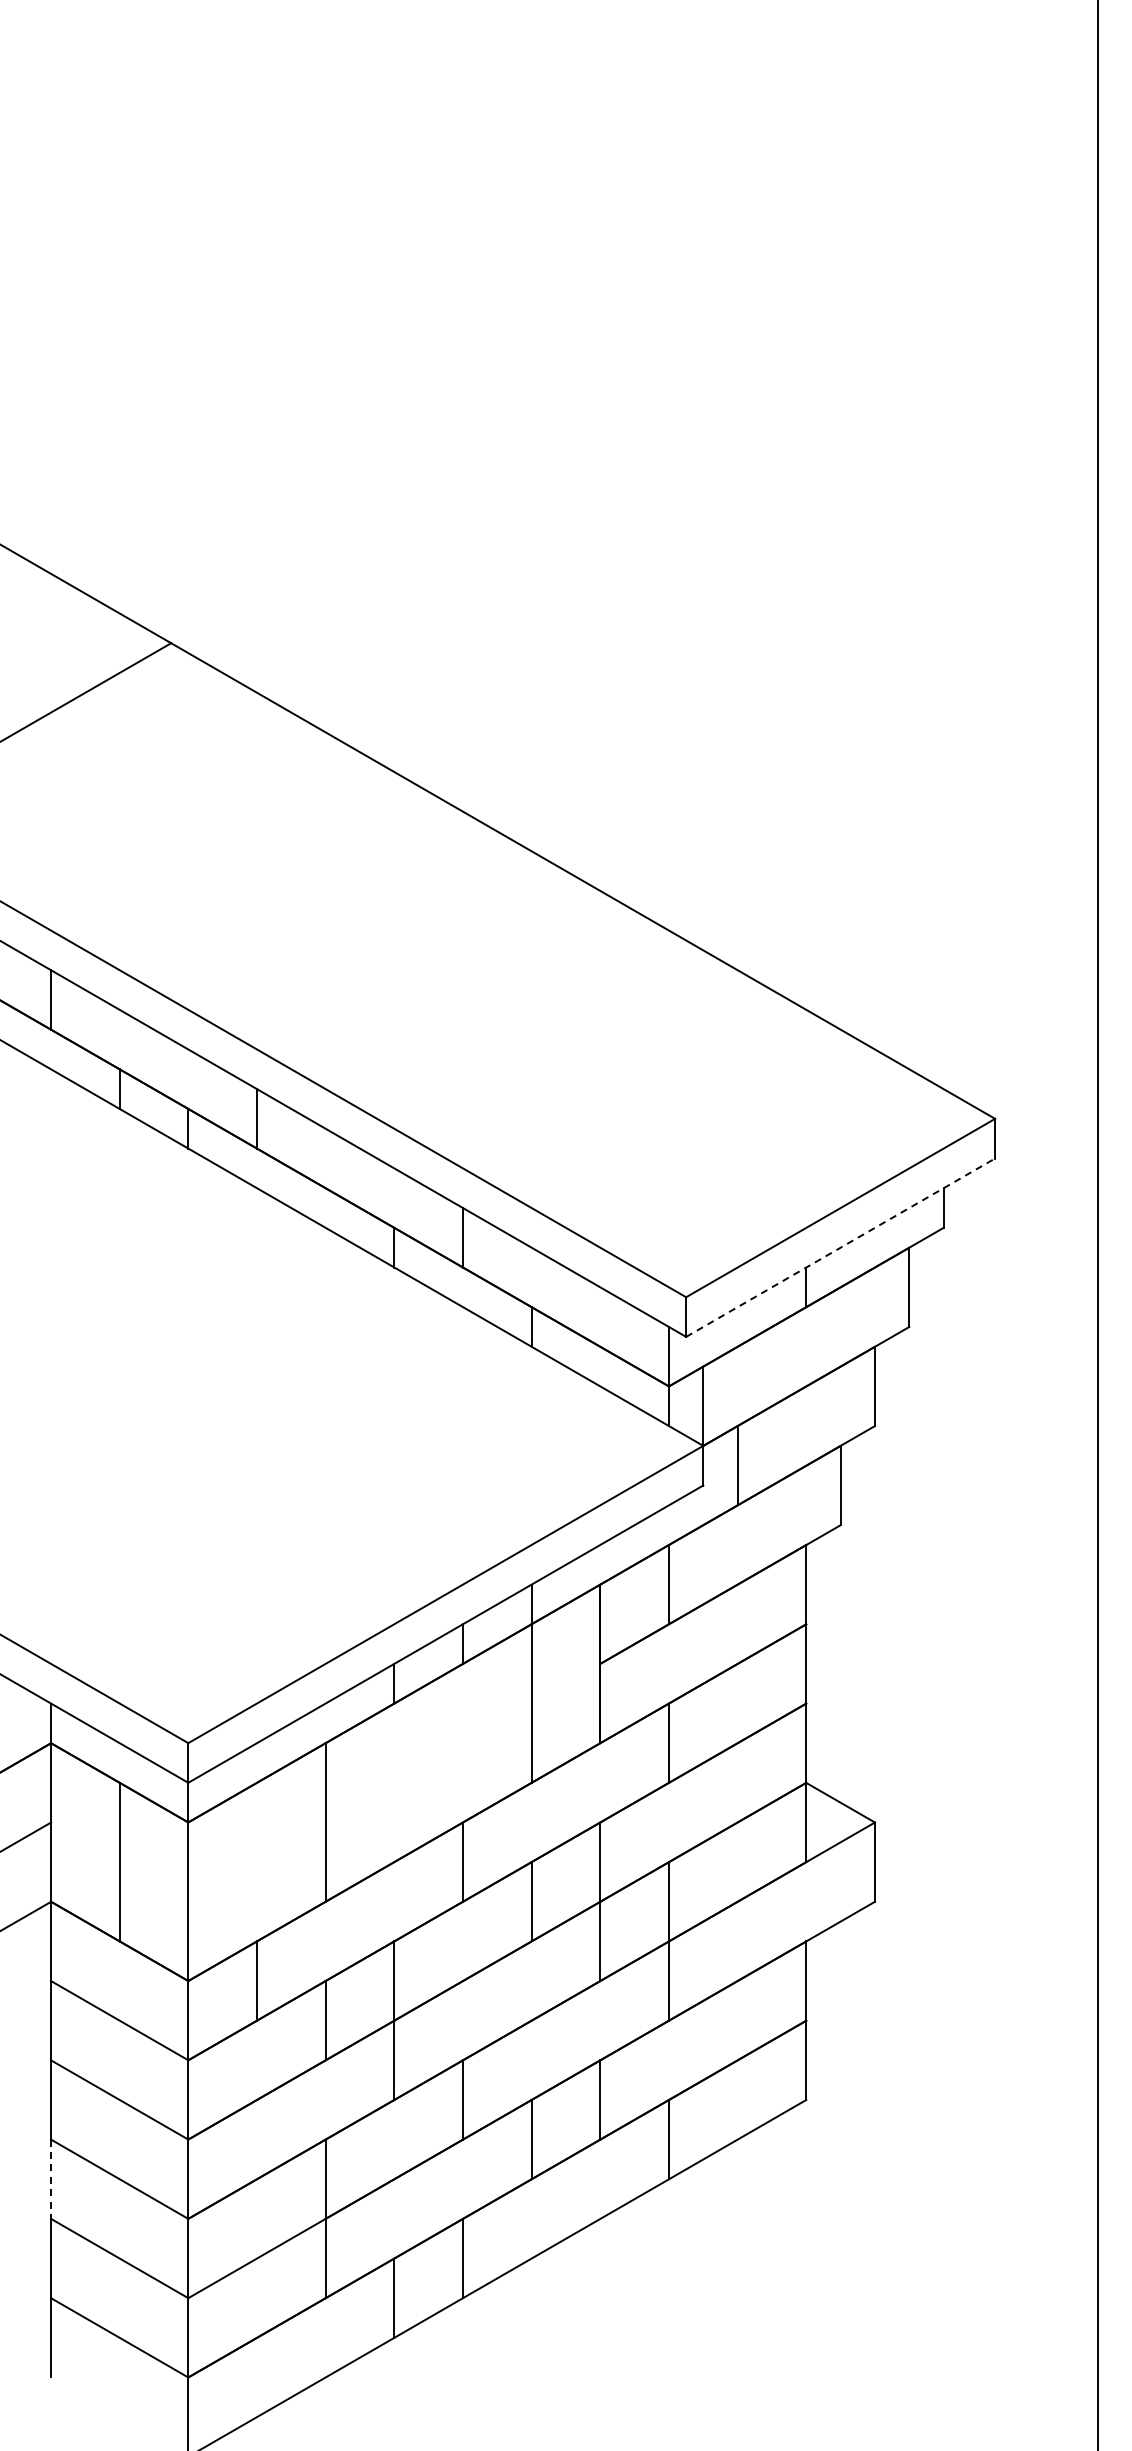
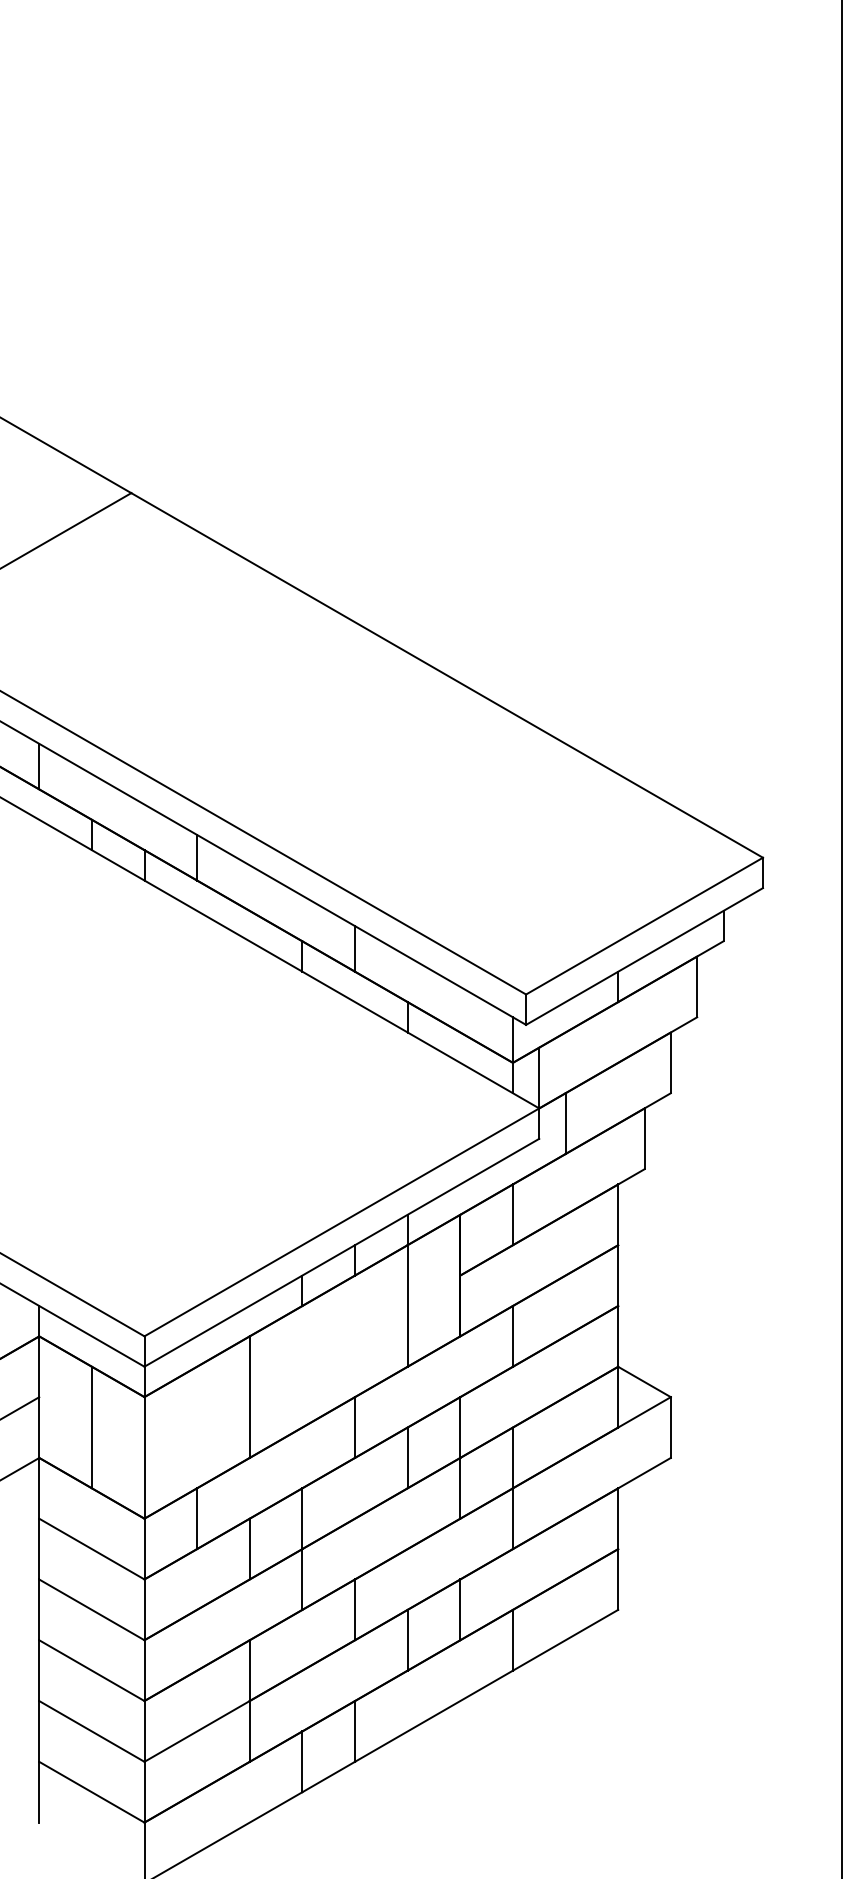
line: (841, 1247) -> (645, 956), dashed -> solid
line: (51, 2179) -> (39, 1670), dashed -> solid

